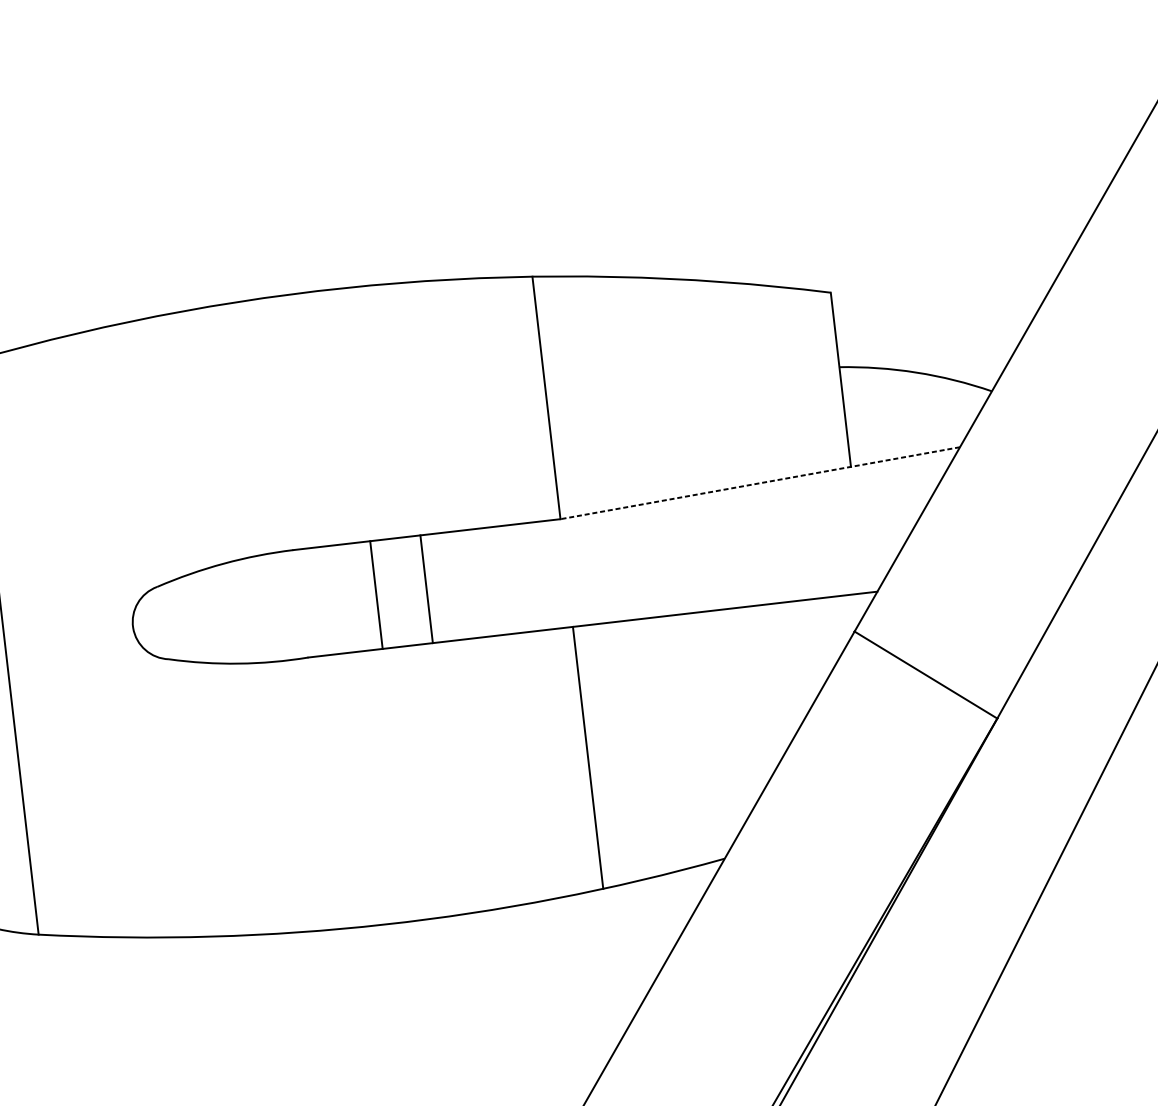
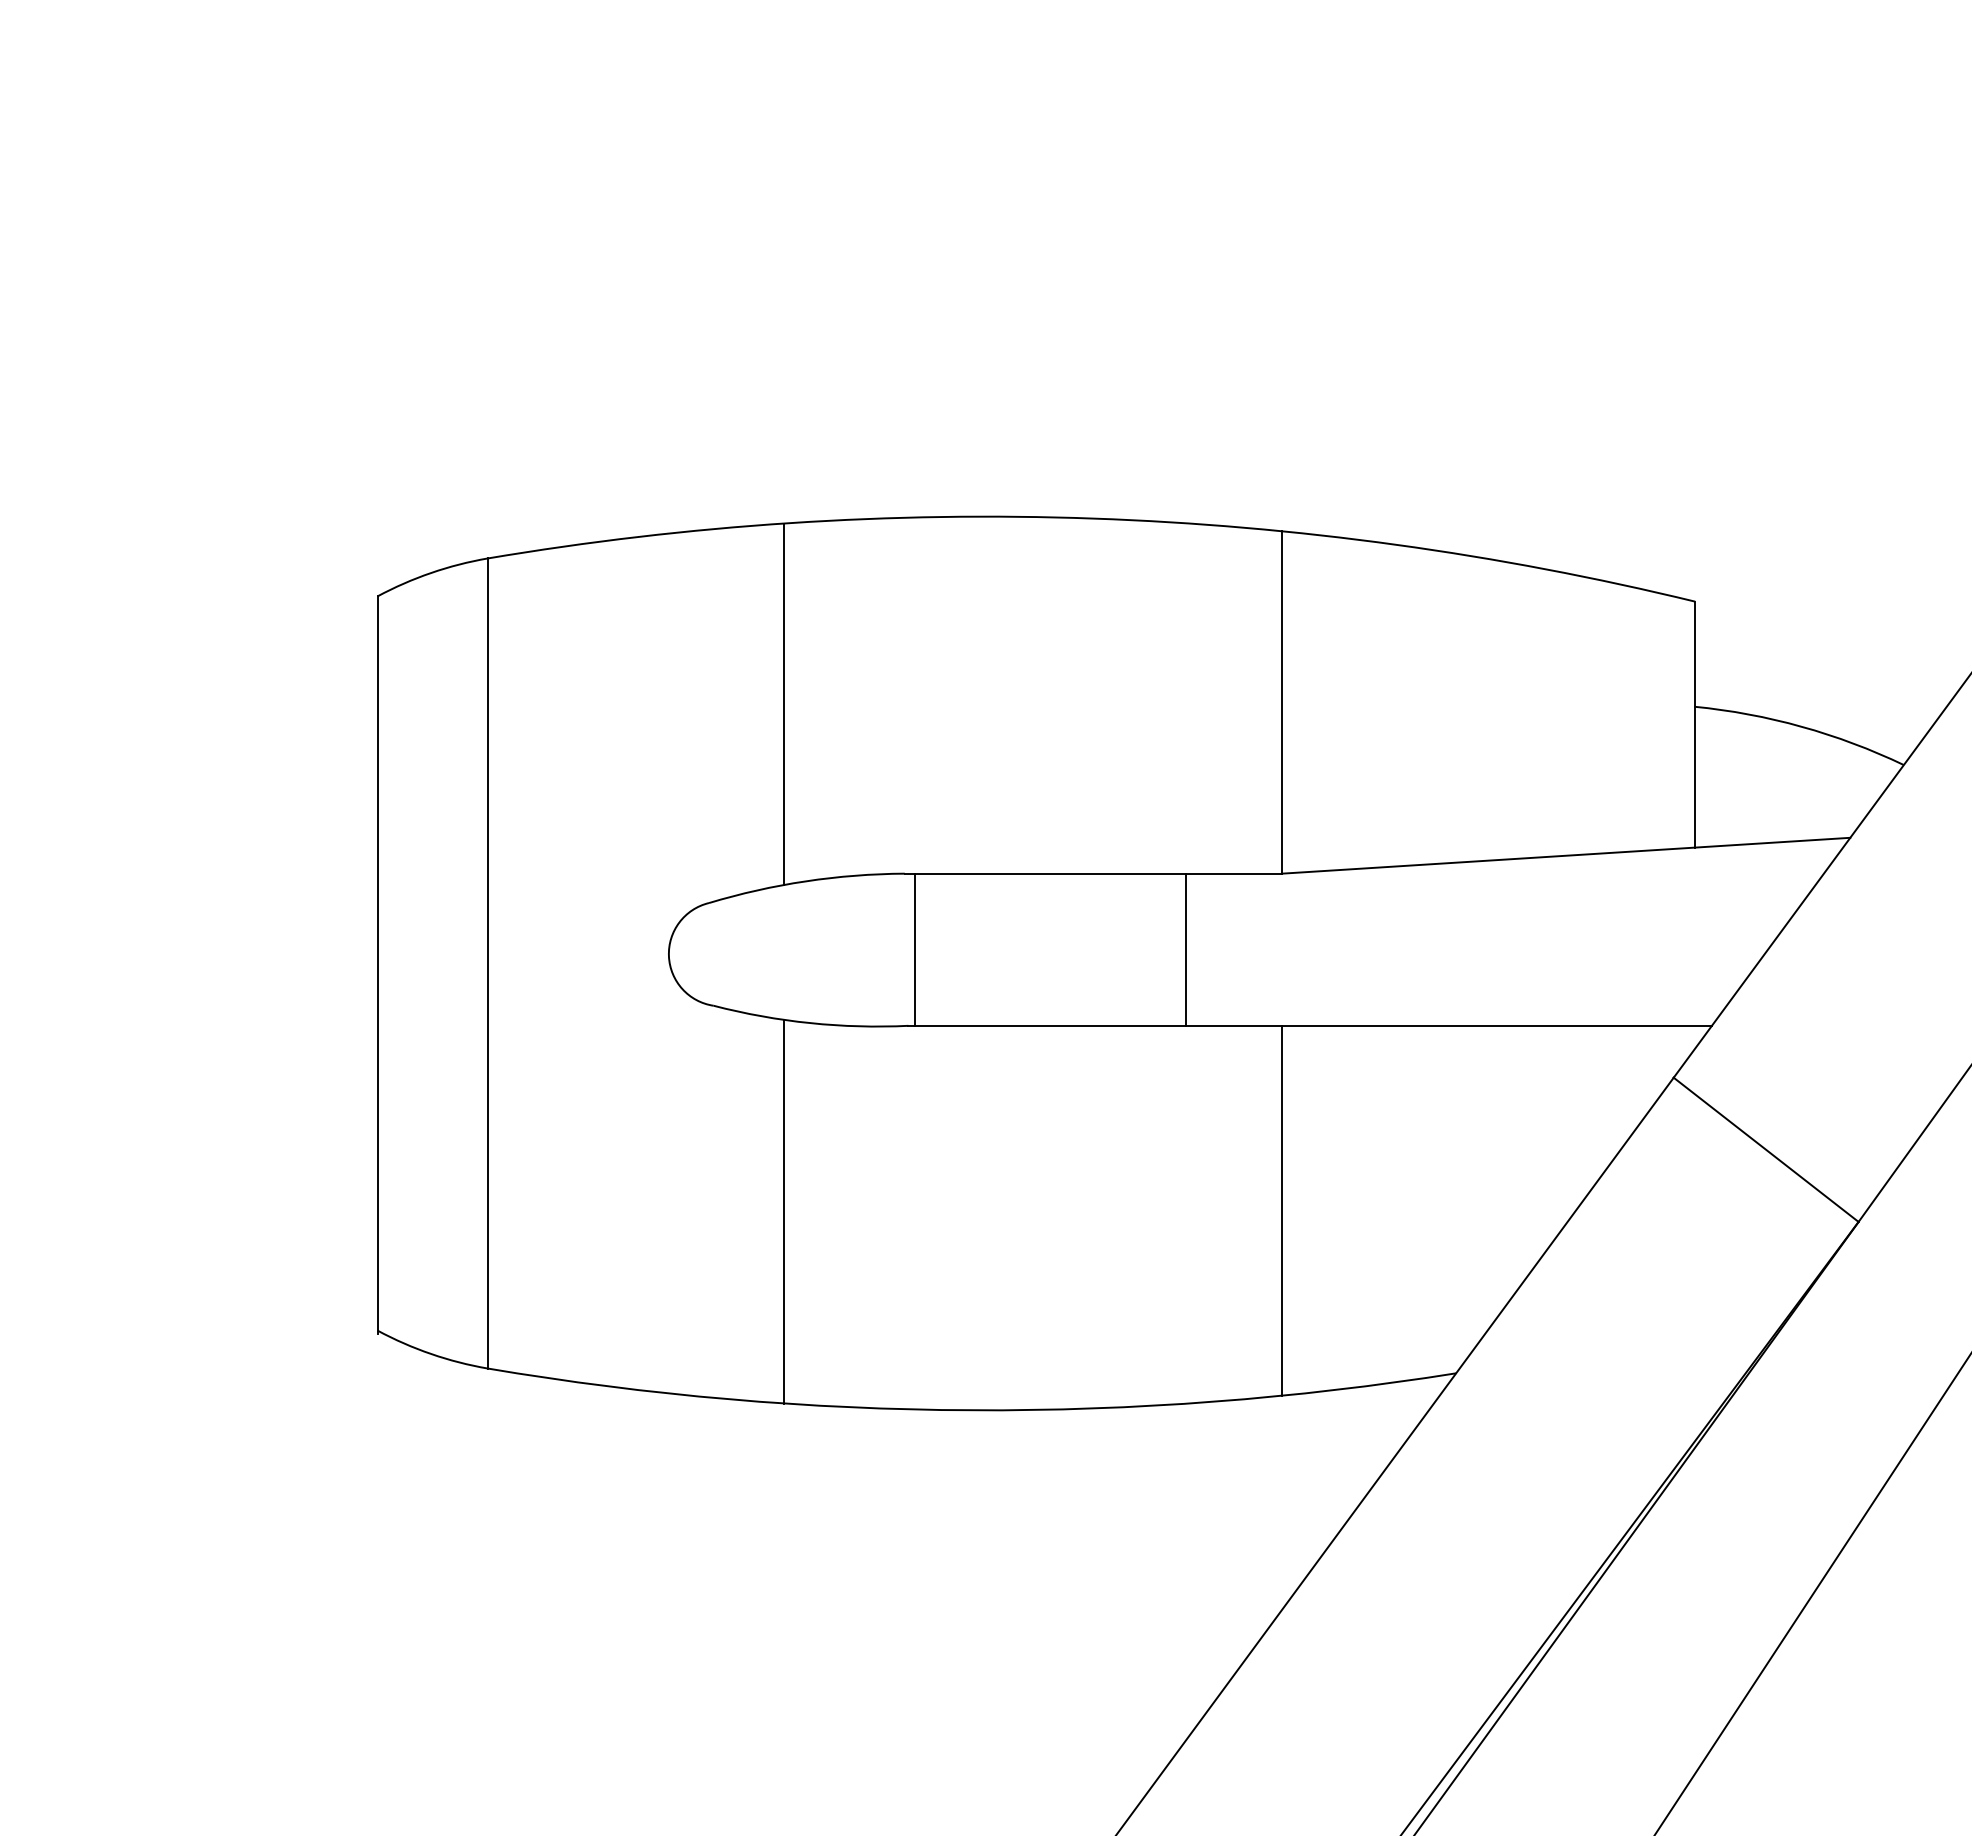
line: (194, 439) -> (784, 703), added
line: (760, 483) -> (1566, 855), dashed -> solid
line: (426, 589) -> (1186, 949), moved
line: (376, 594) -> (915, 949), moved
line: (235, 799) -> (784, 1211), added

